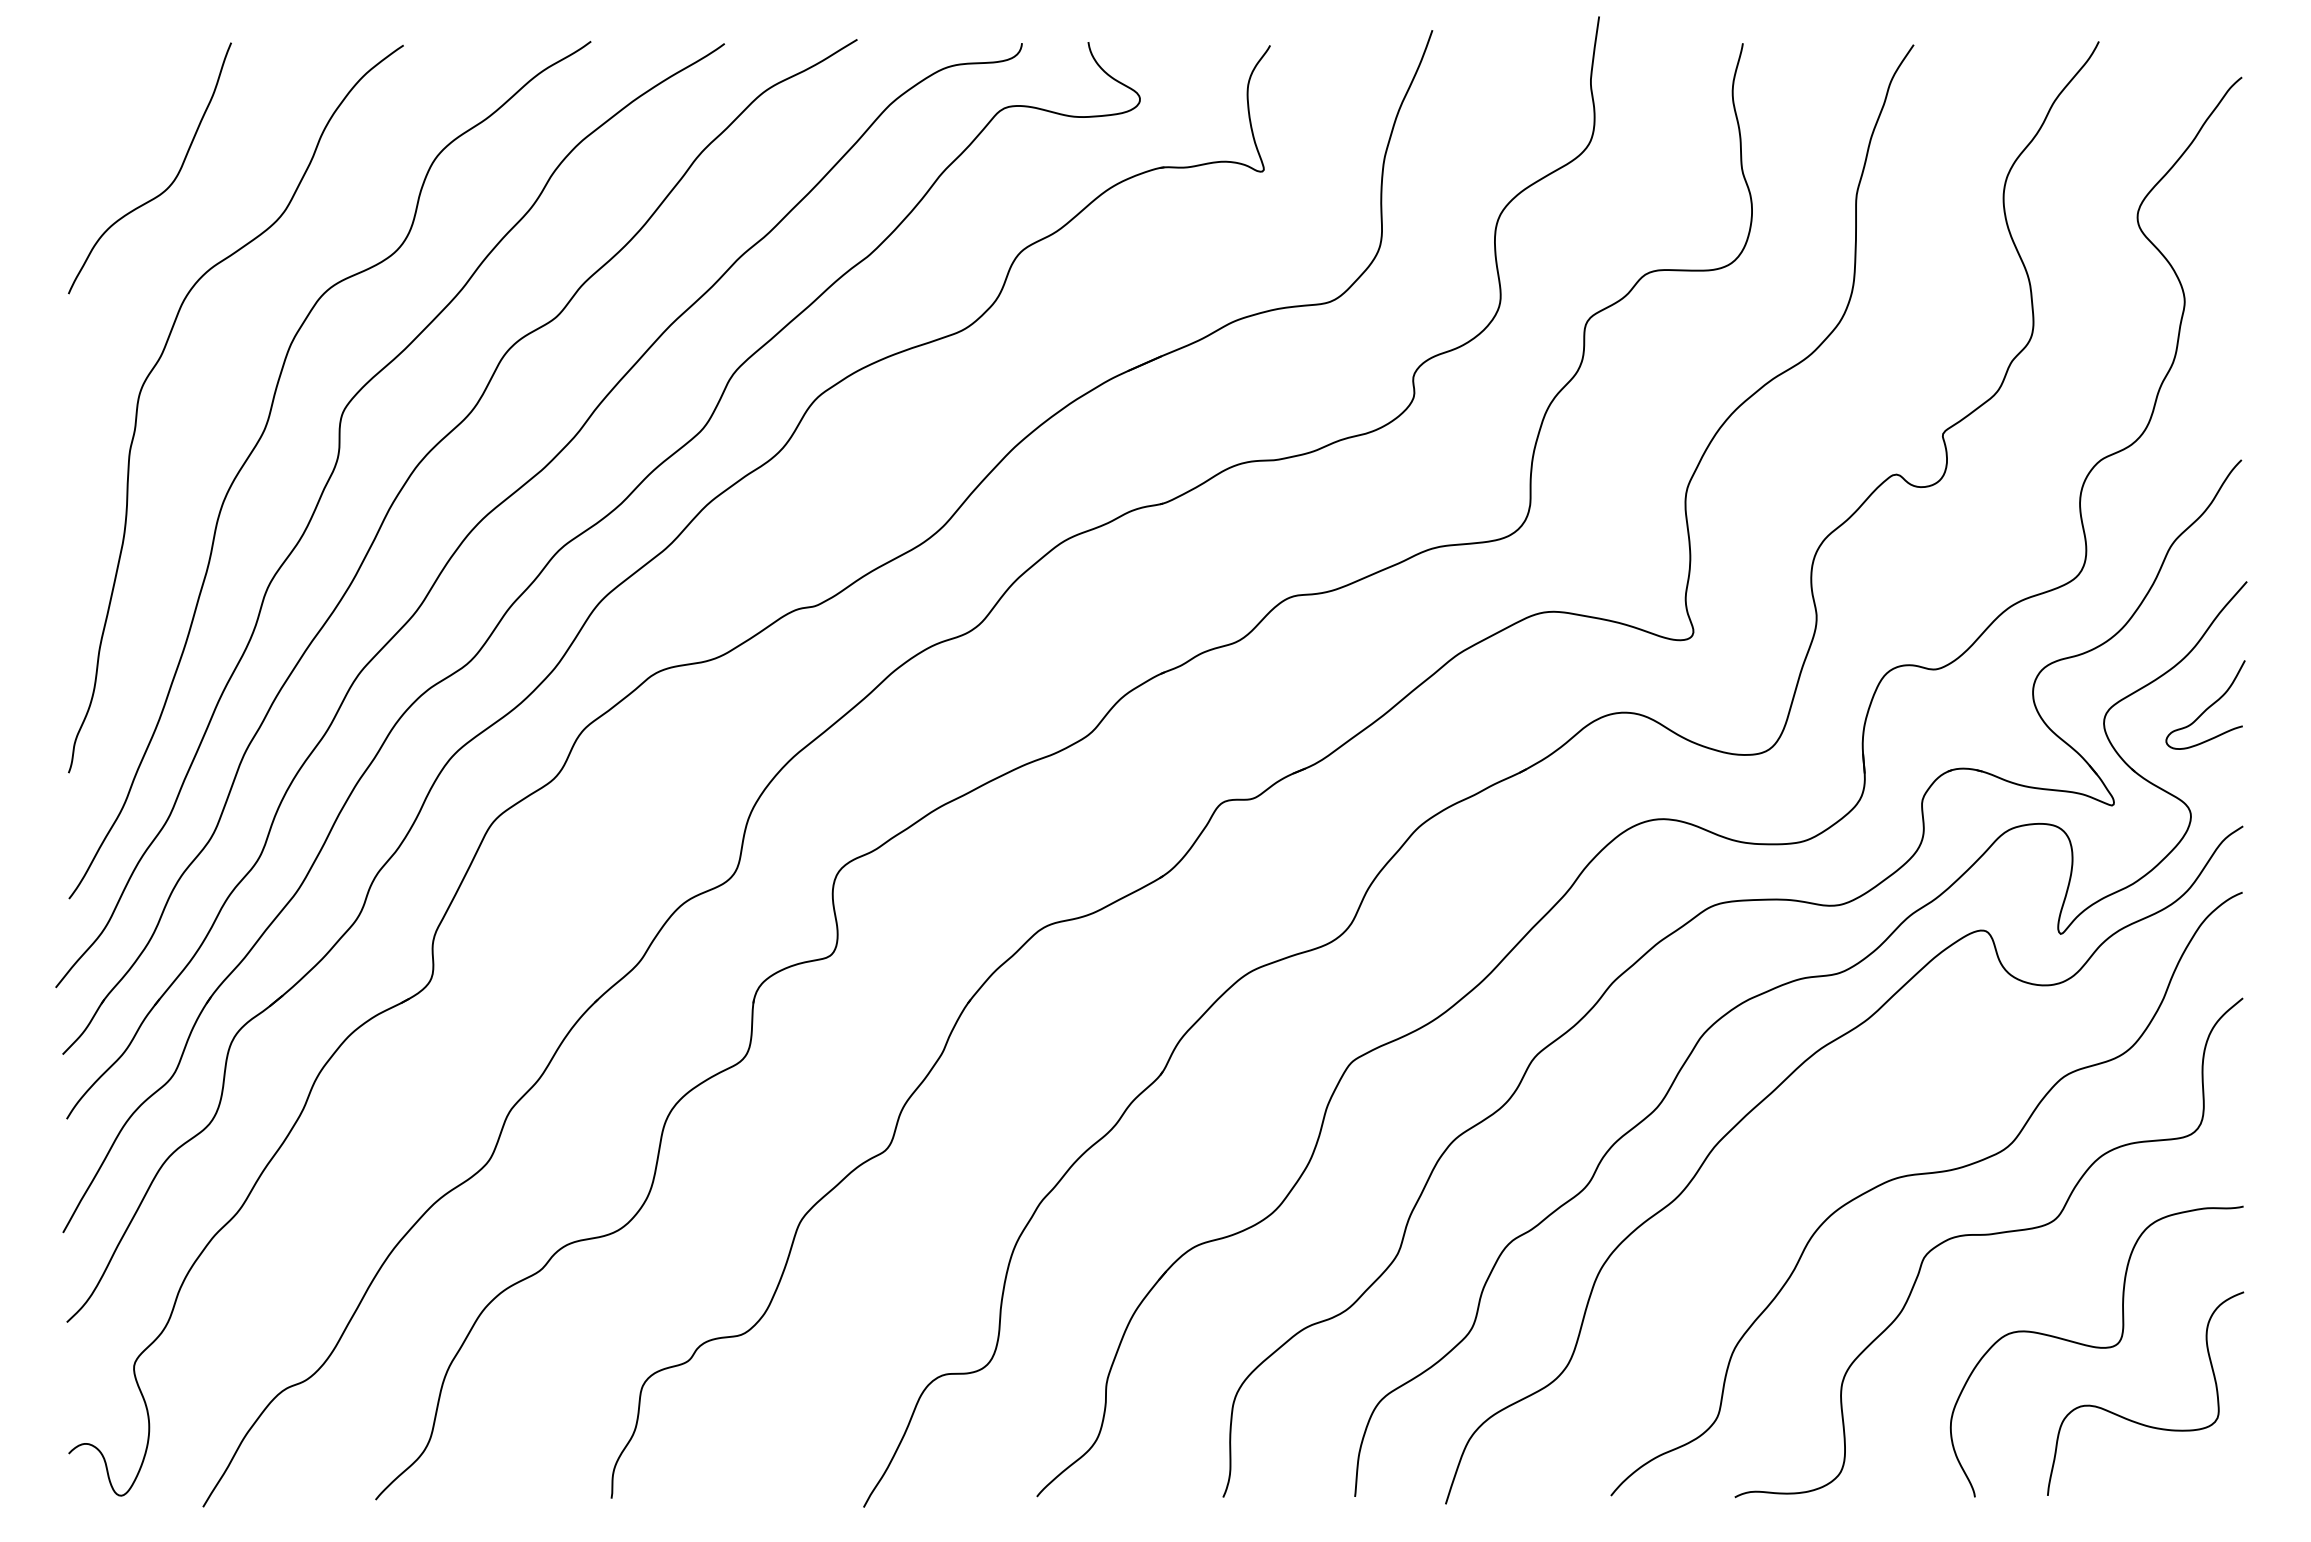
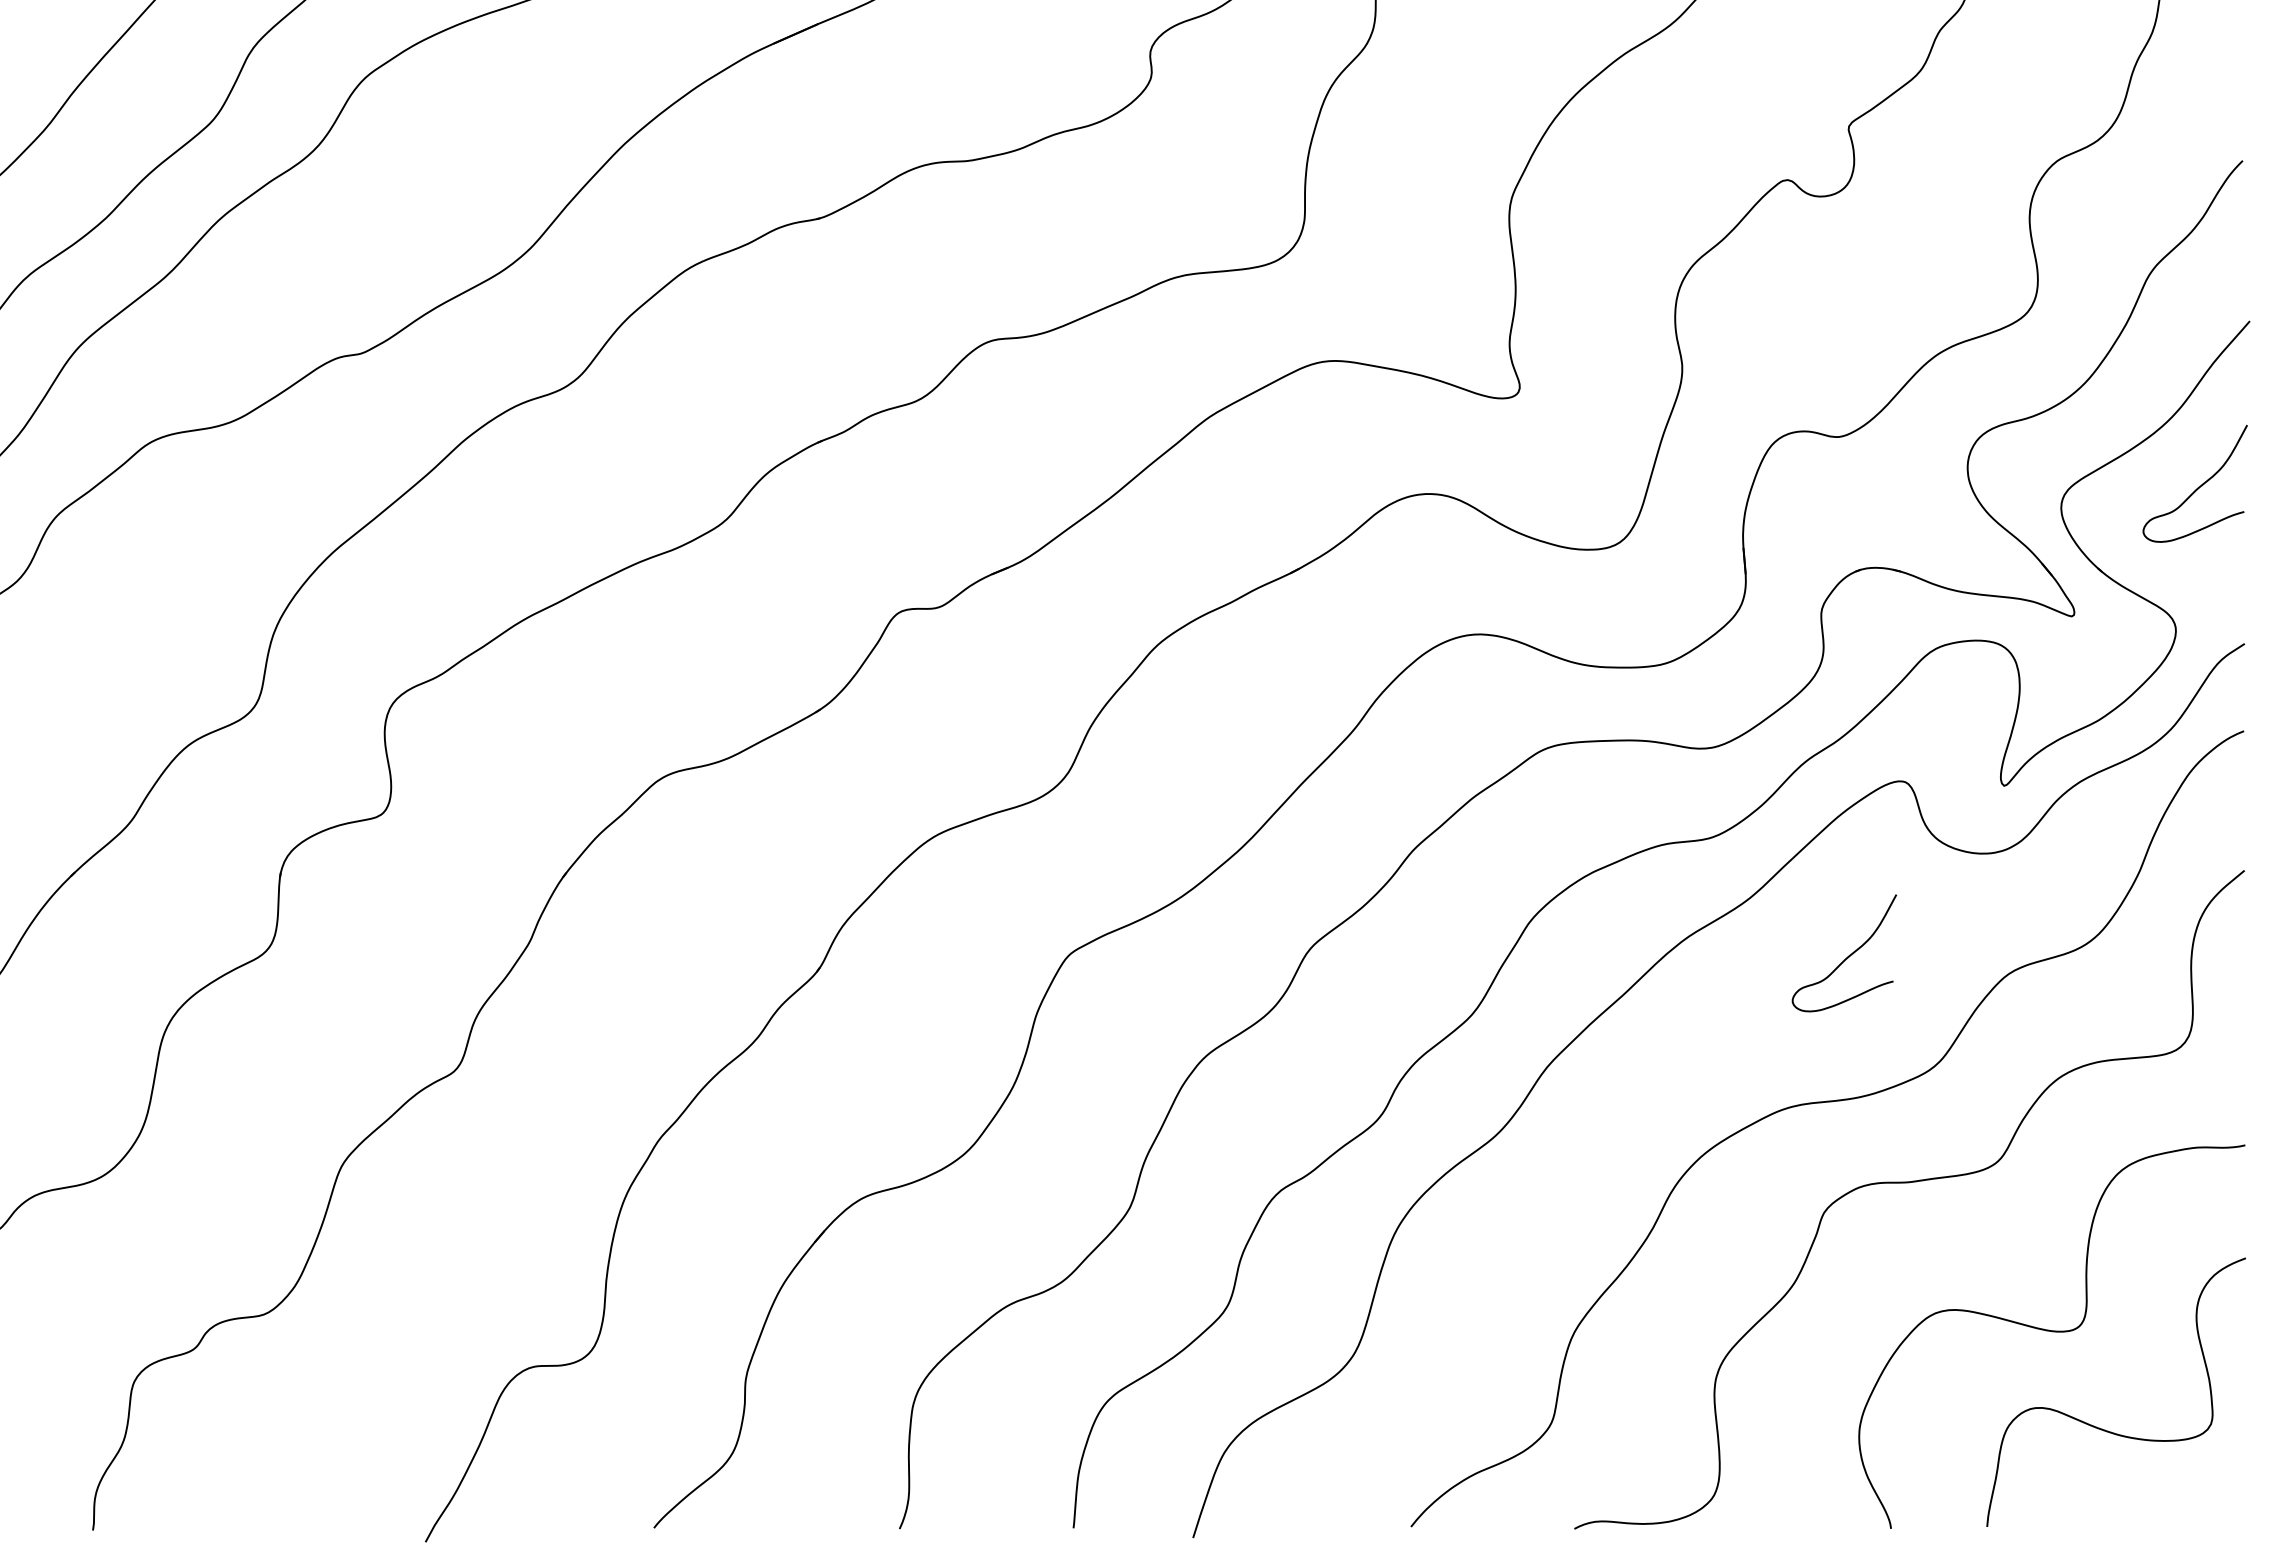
curve: (1942, 1062) -> (1848, 955), added

